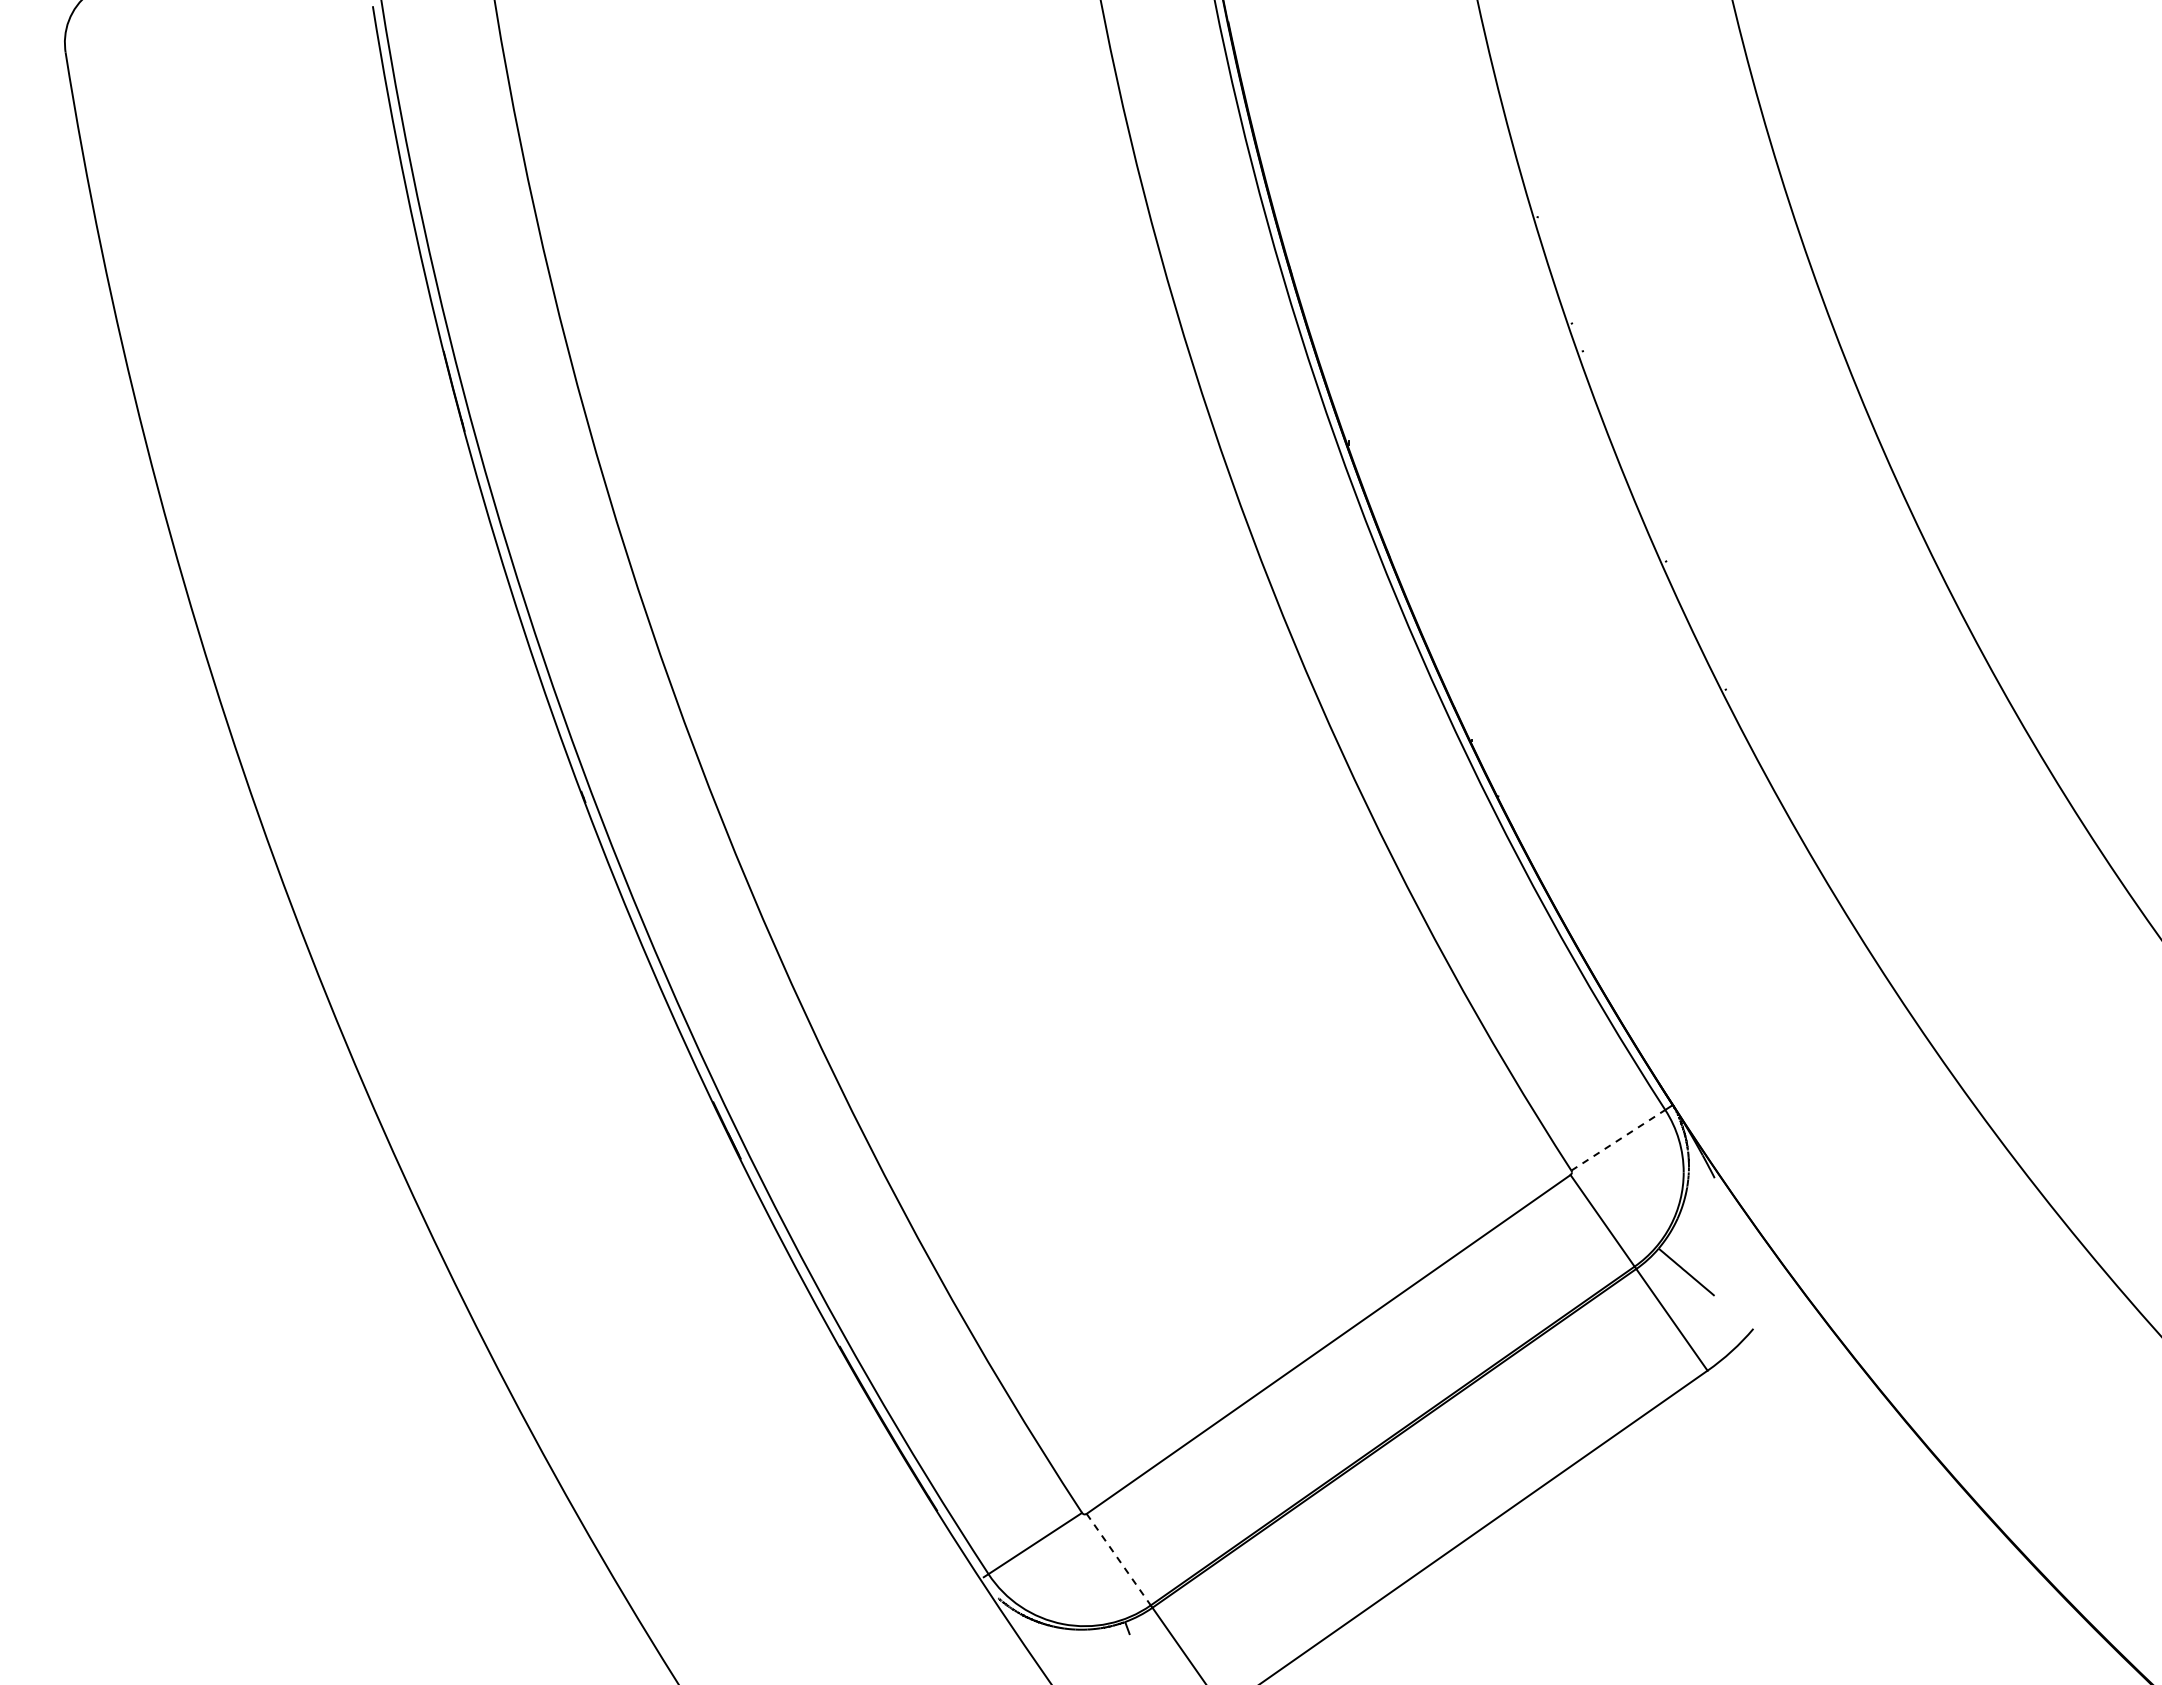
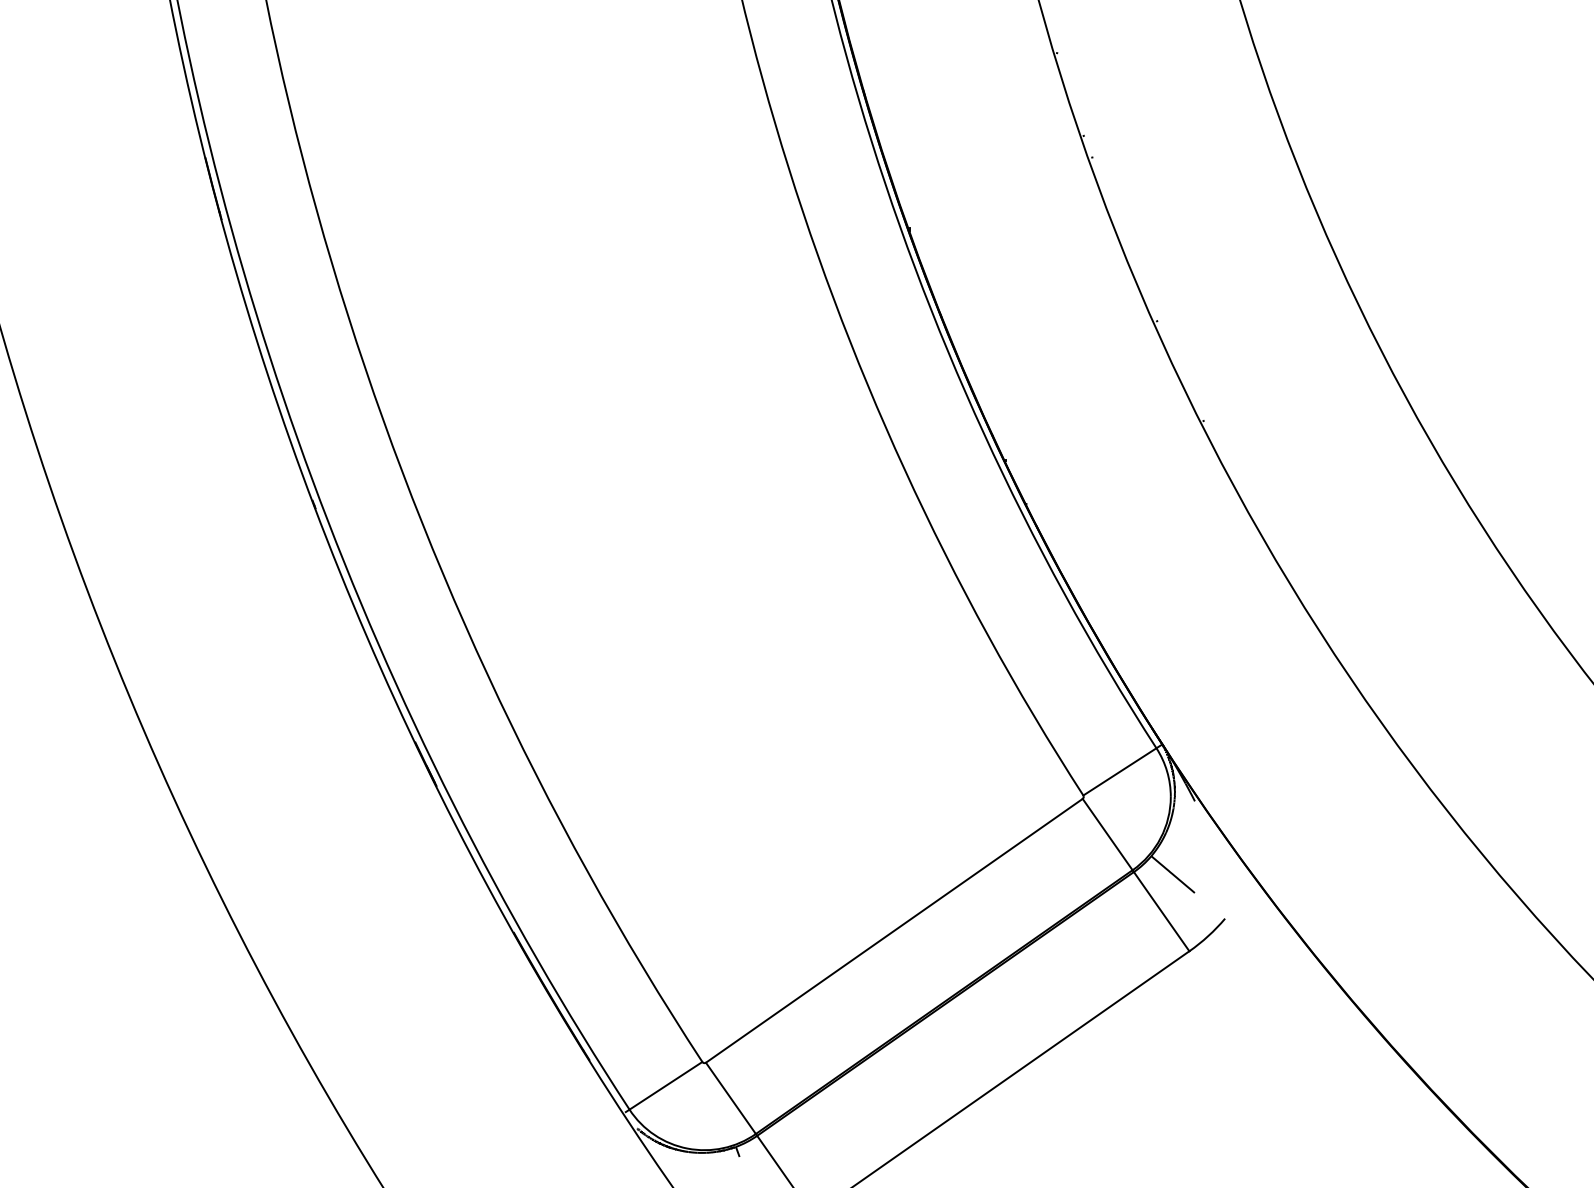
line: (1618, 1140) -> (1120, 772), dashed -> solid
line: (1118, 1559) -> (730, 1098), dashed -> solid

